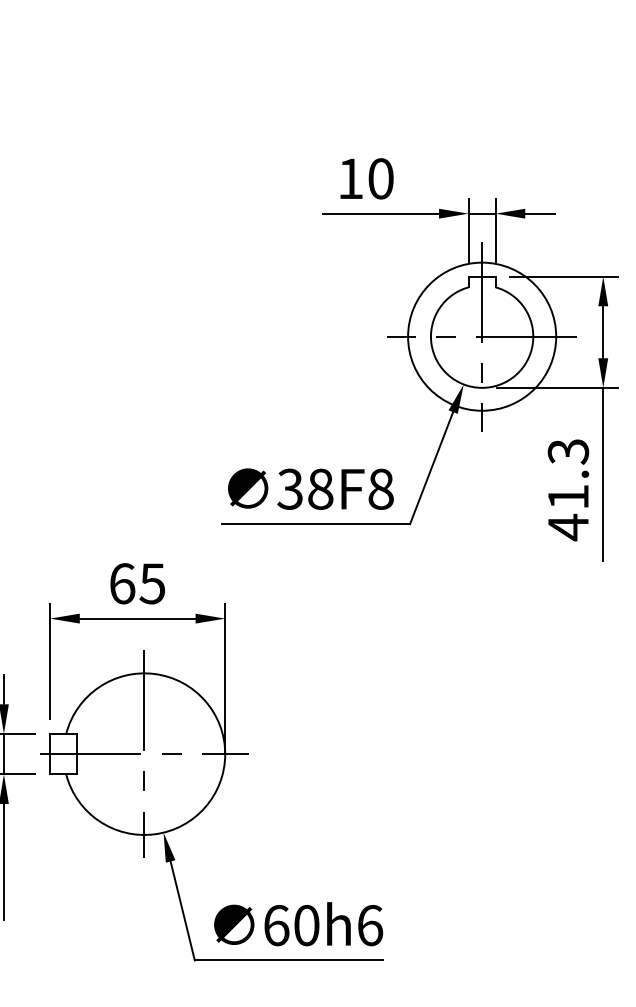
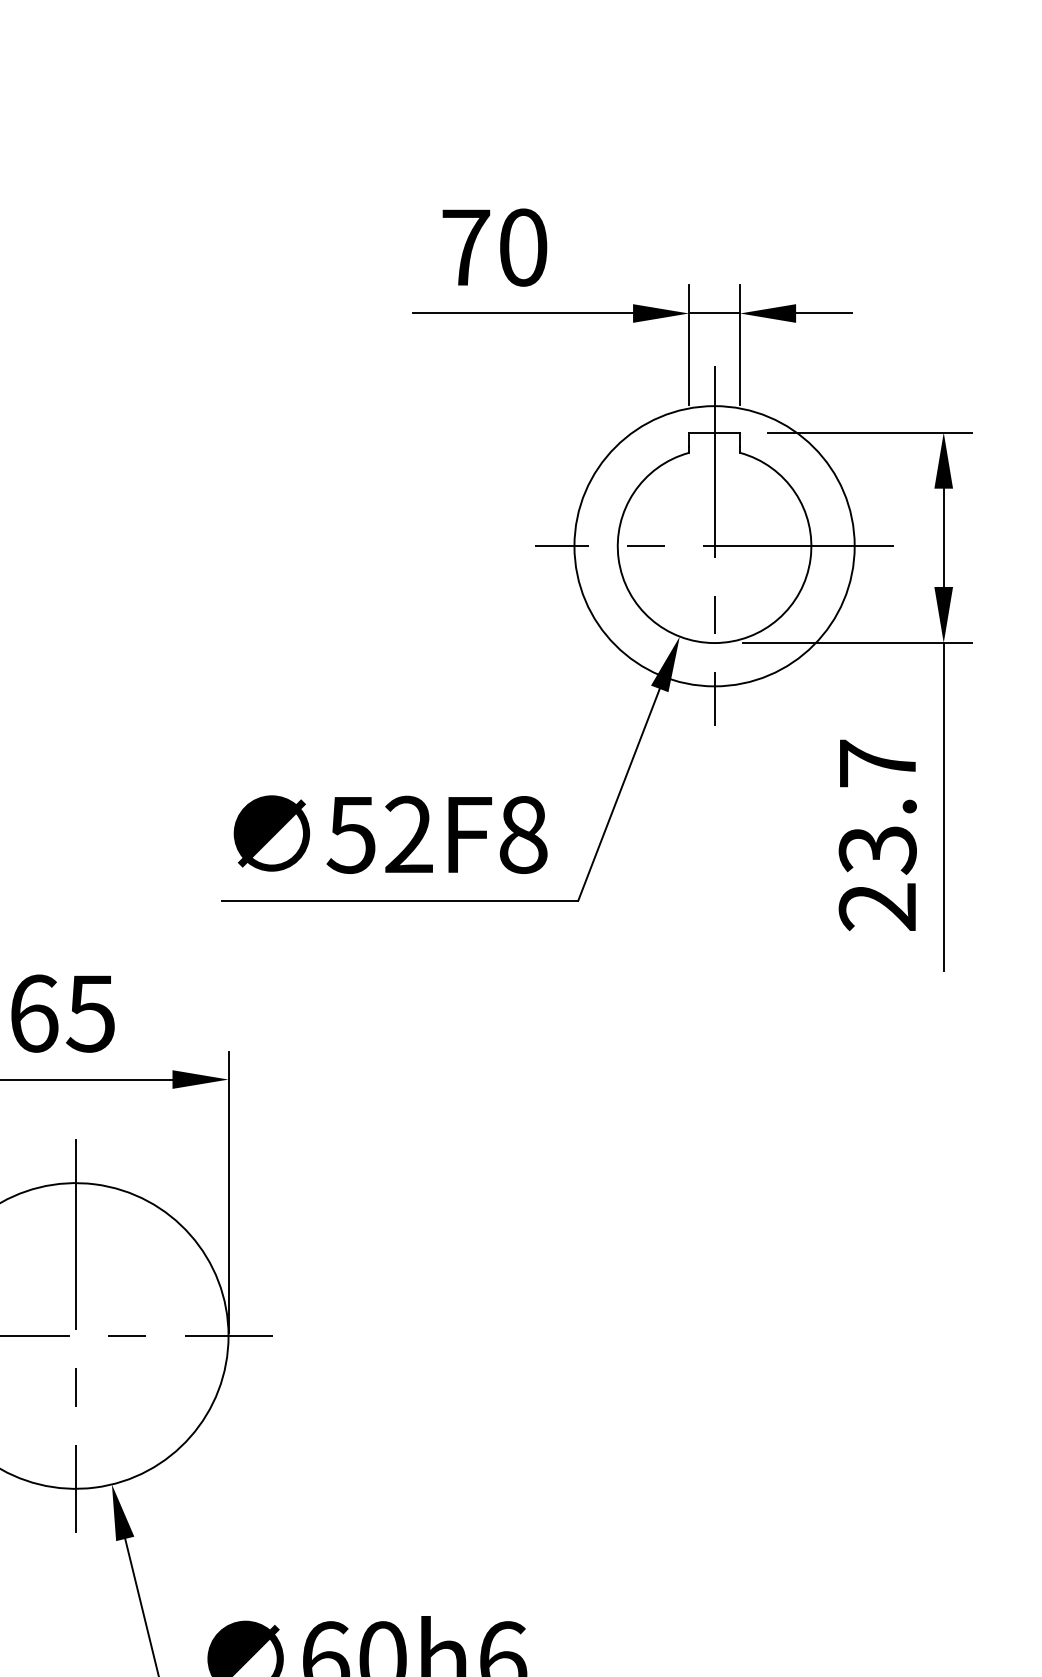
text: (350, 178) -> (465, 246), 10 -> 70
text: (305, 488) -> (380, 833), 38F8 -> 52F8
text: (568, 490) -> (877, 837), 41.3 -> 23.7

